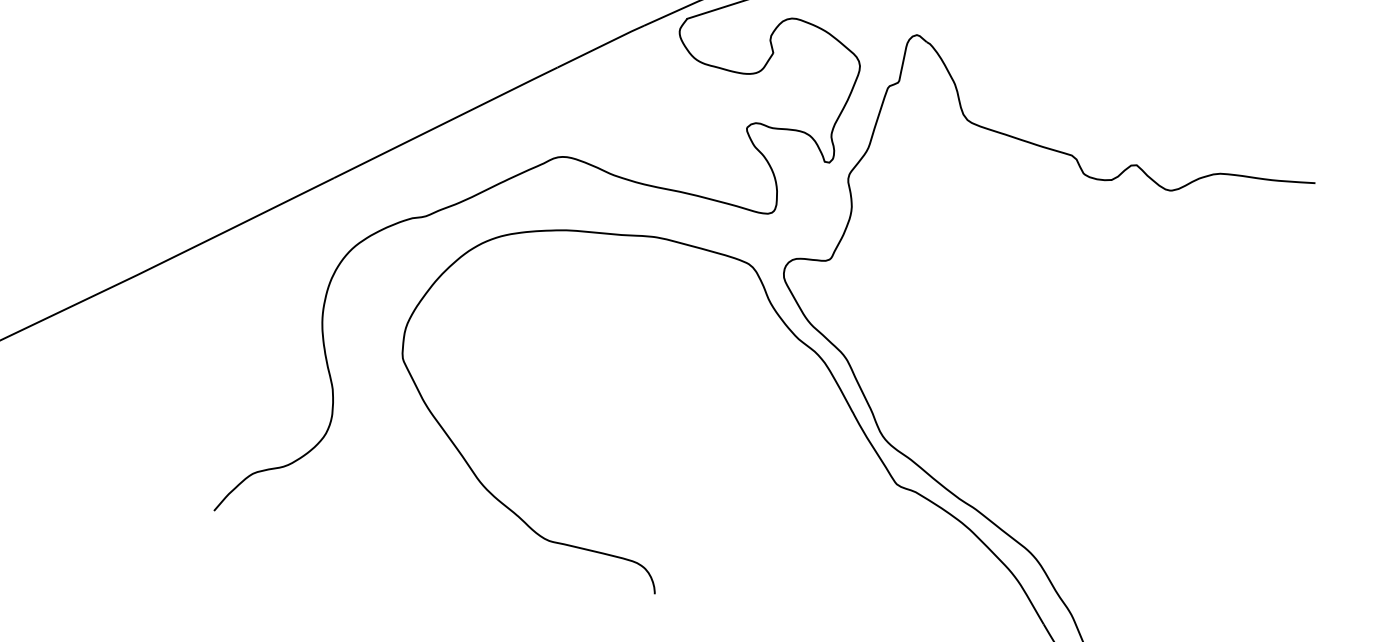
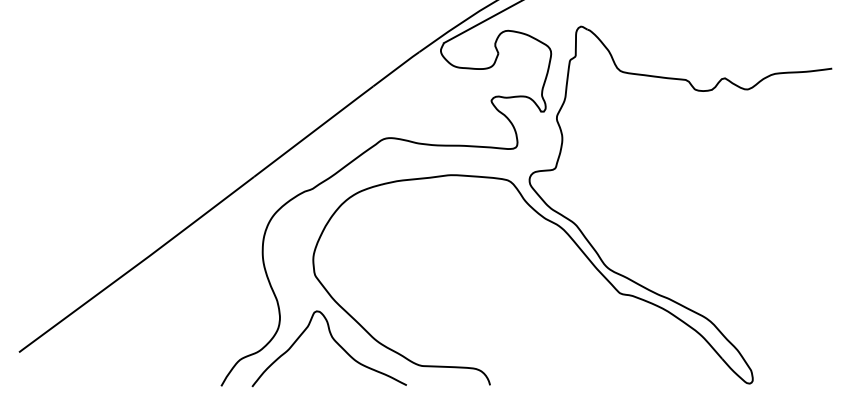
curve: (413, 473) -> (334, 341), added

